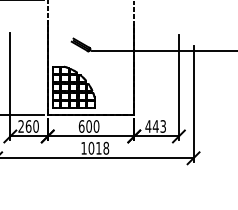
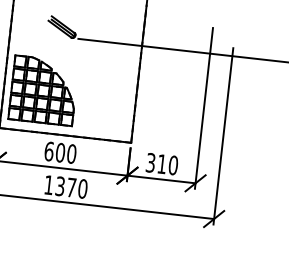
text: (155, 126) -> (161, 164), 443 -> 310
text: (98, 148) -> (71, 187), 1018 -> 1370

